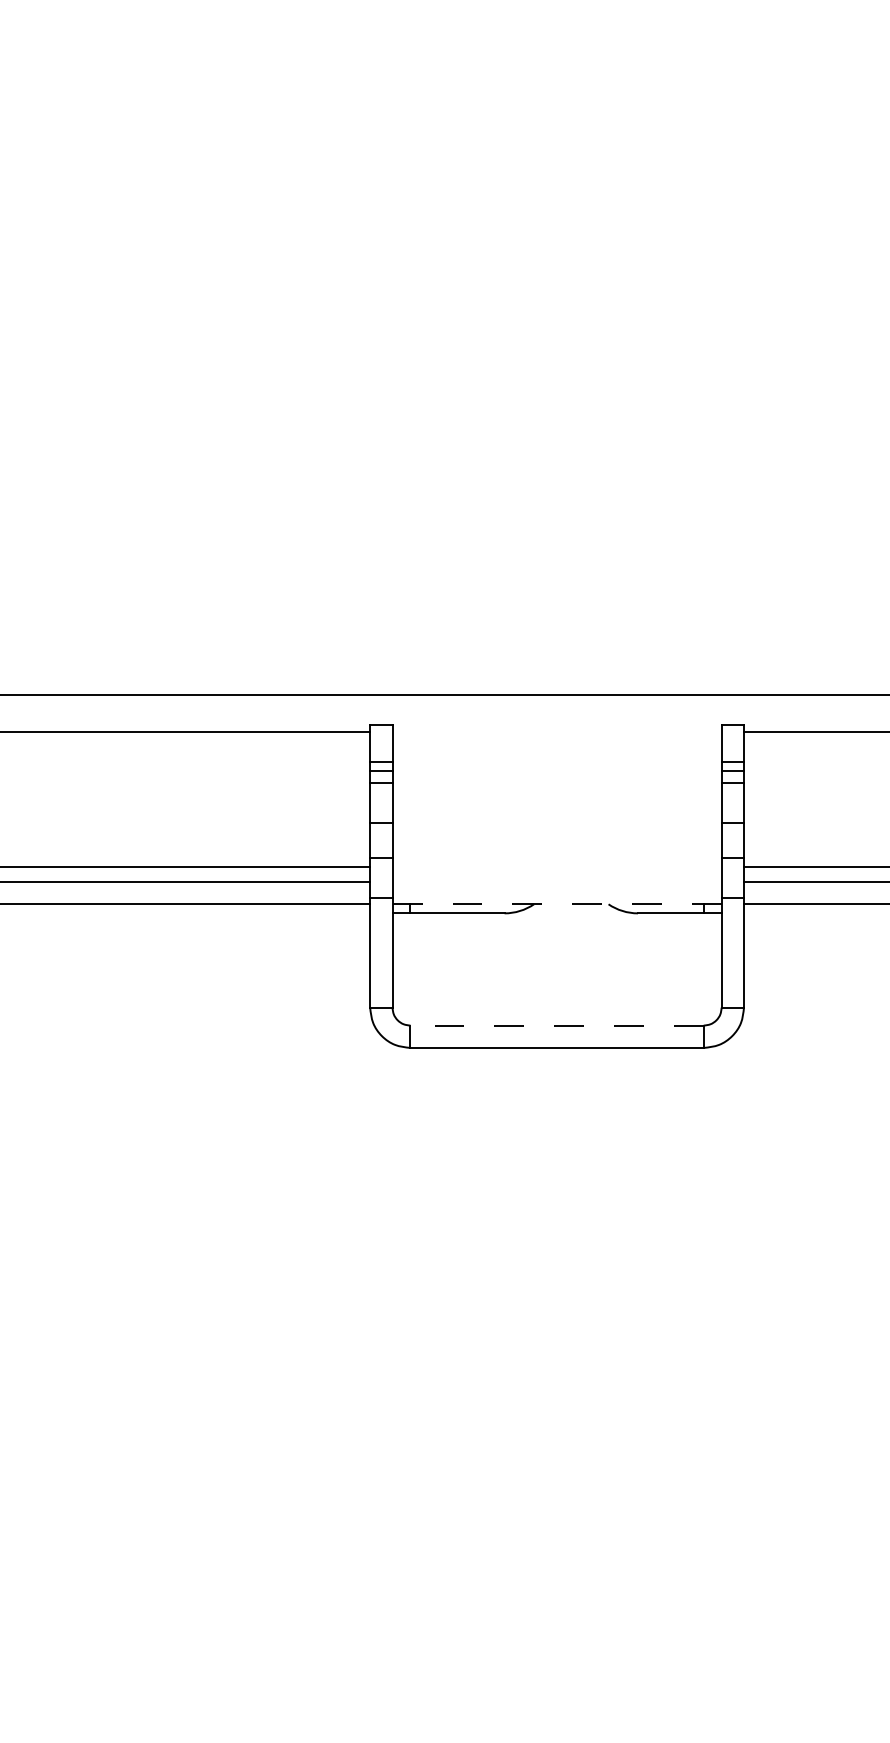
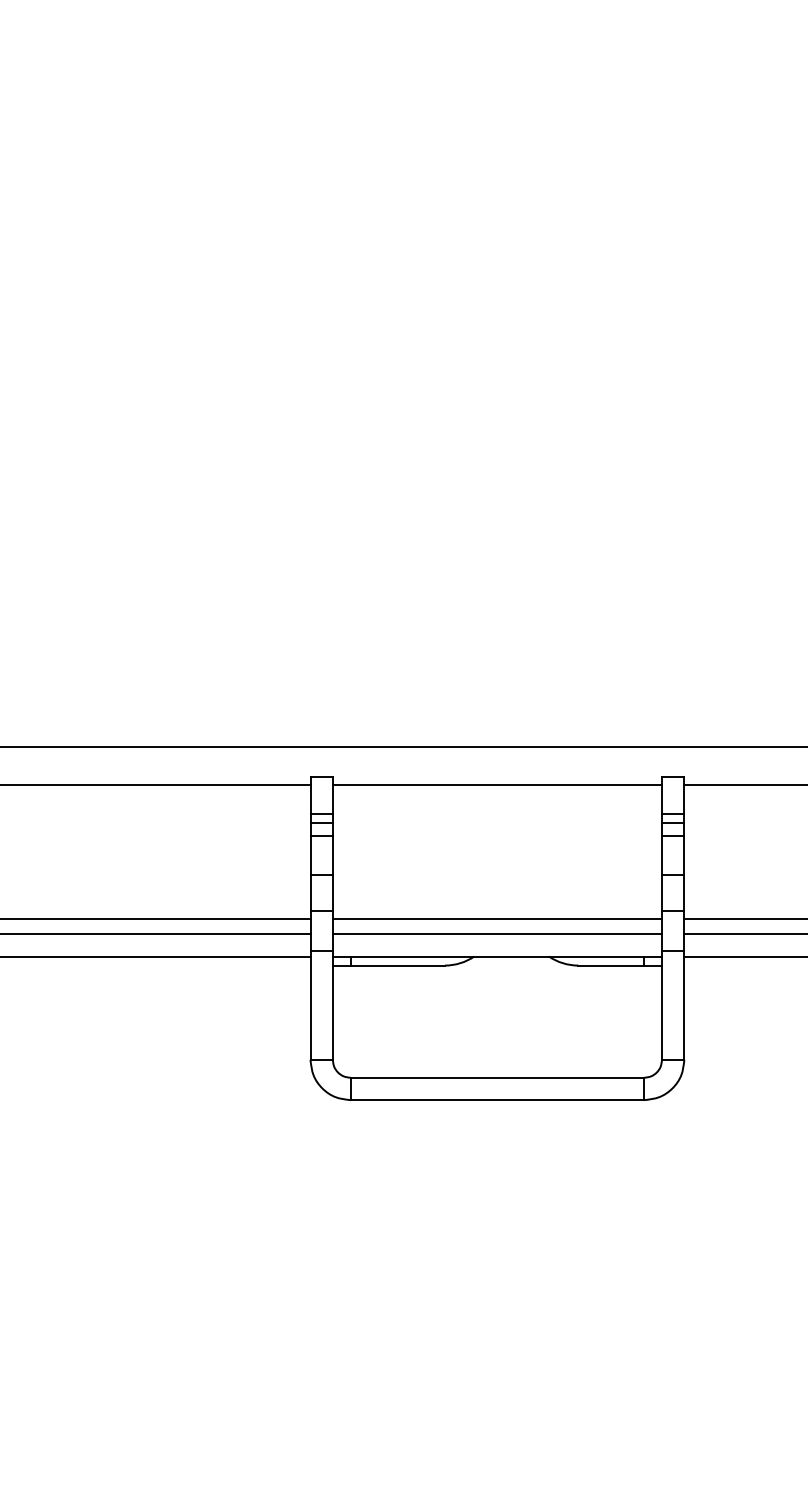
line: (556, 732) -> (496, 784), added
line: (556, 867) -> (496, 919), added
line: (556, 881) -> (496, 933), added
line: (557, 904) -> (497, 956), dashed -> solid
line: (557, 1025) -> (497, 1077), dashed -> solid

